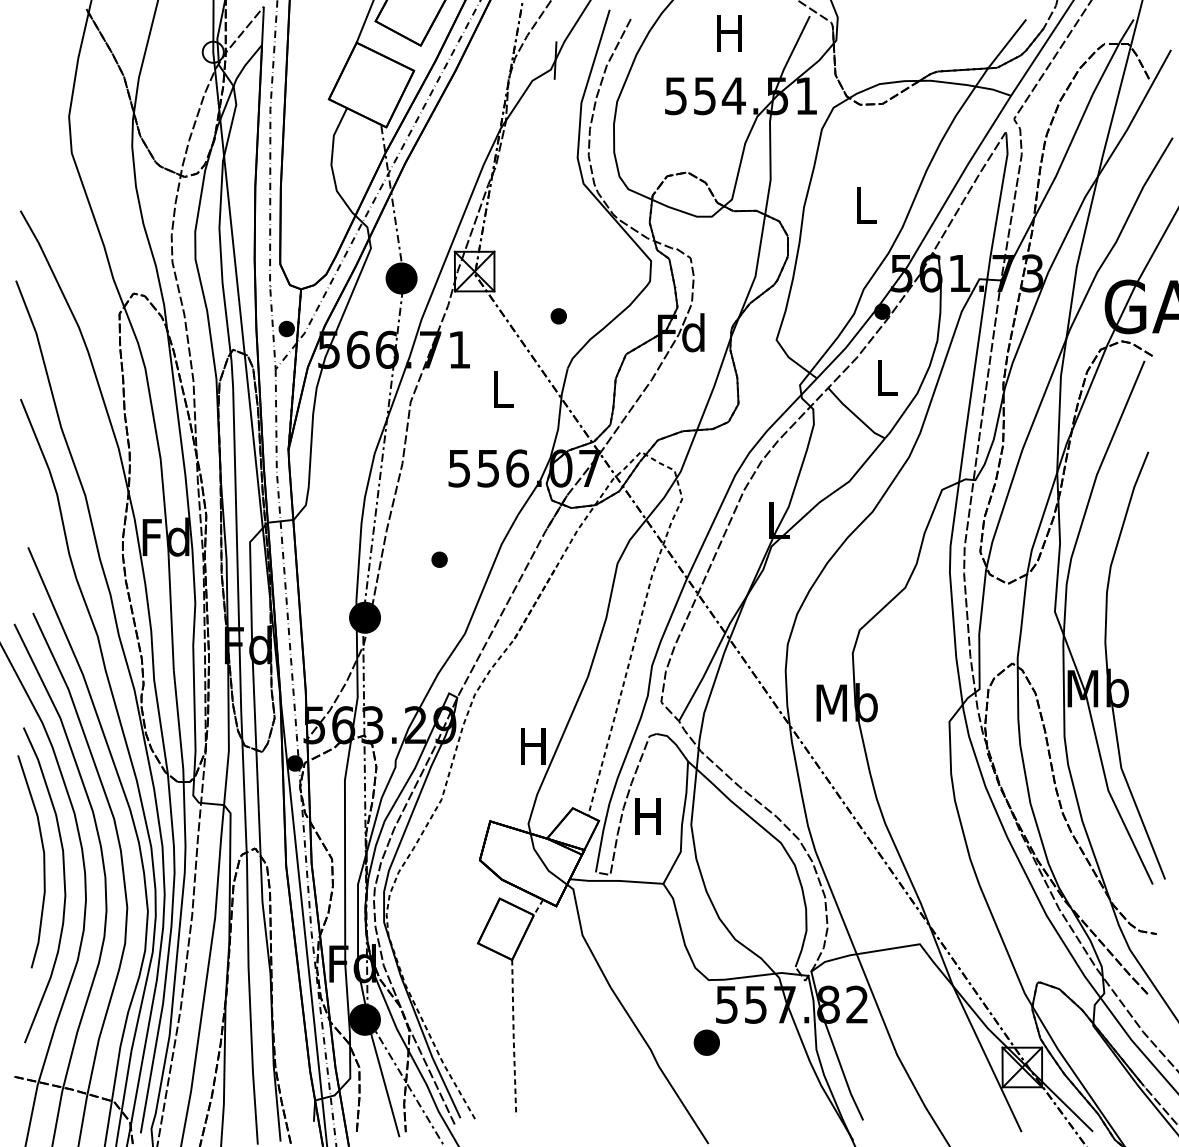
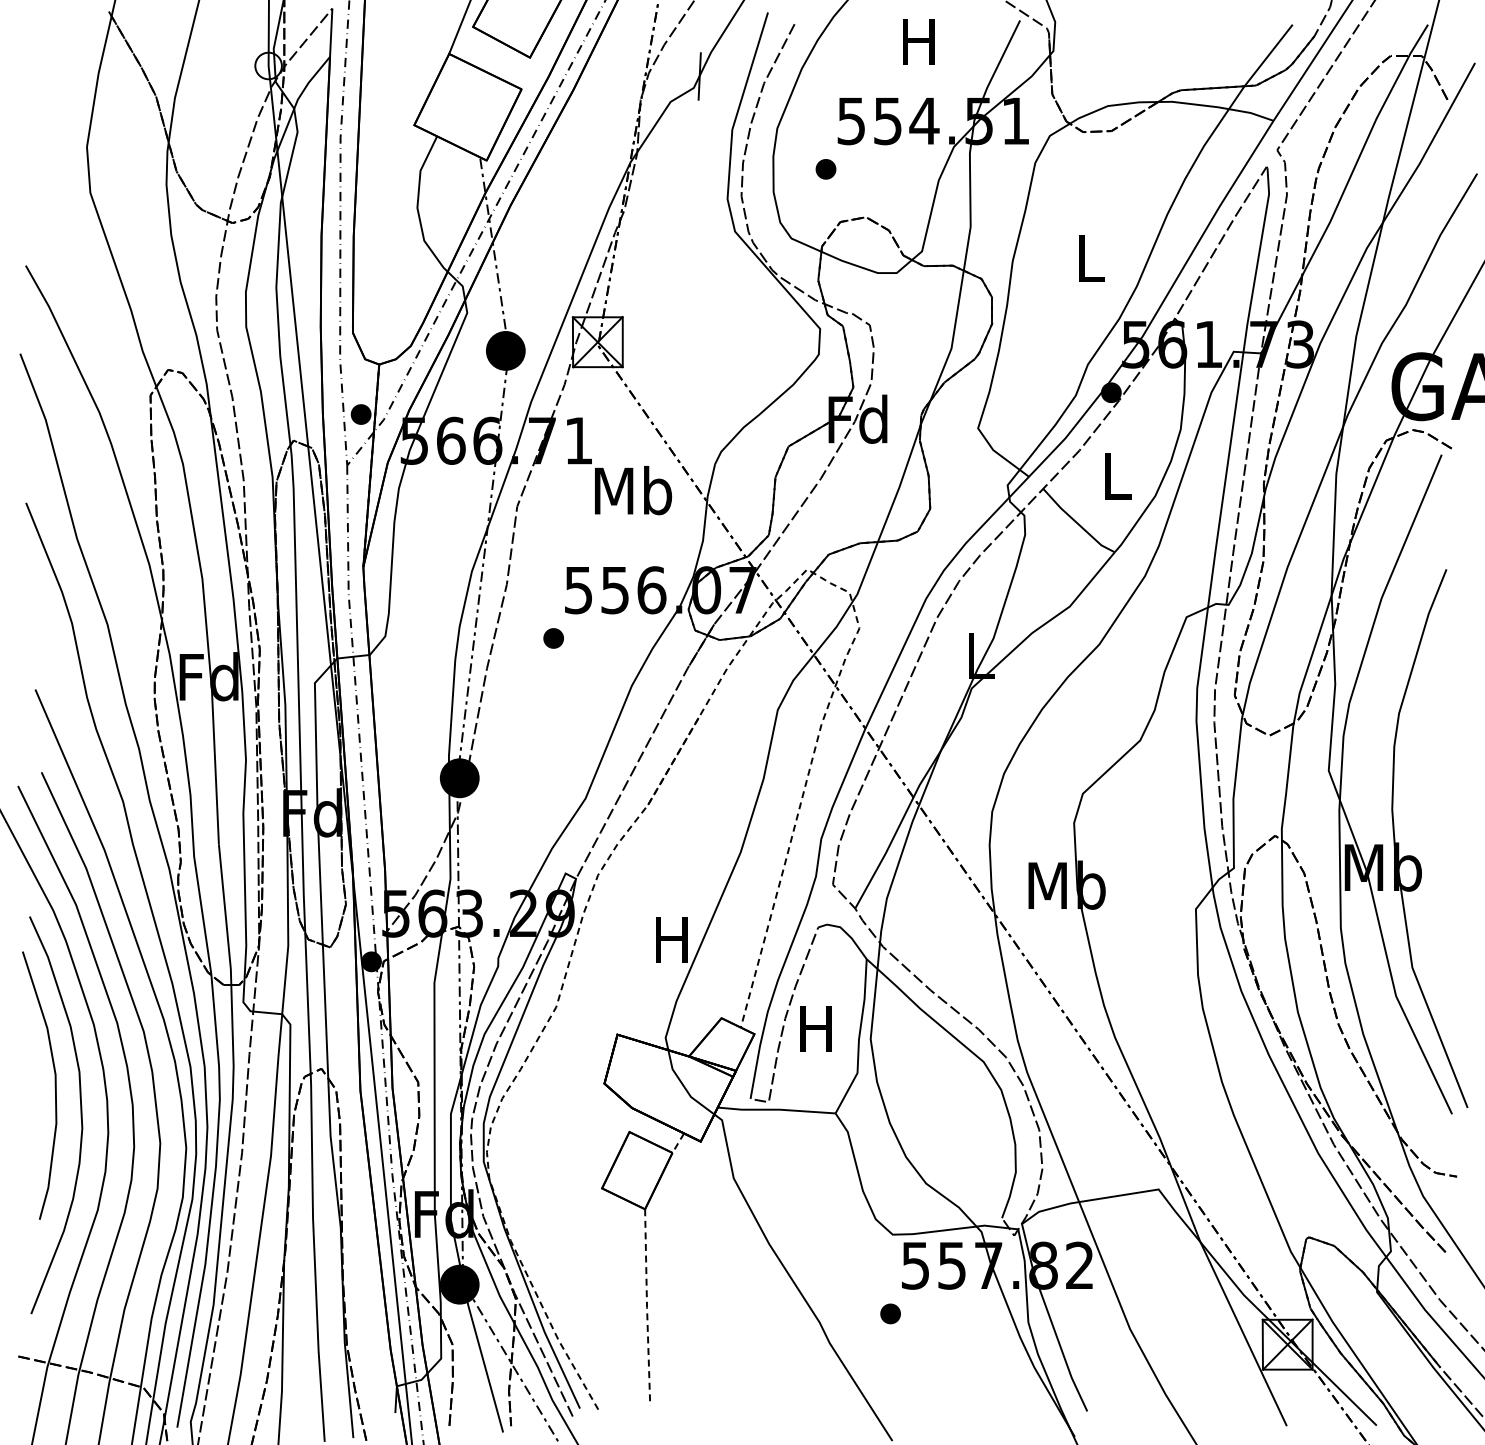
part: (558, 316) -> (825, 169), moved
text: (502, 388) -> (632, 489), L -> Mb
part: (439, 559) -> (553, 638), moved
part: (707, 1043) -> (891, 1314), size x0.62

